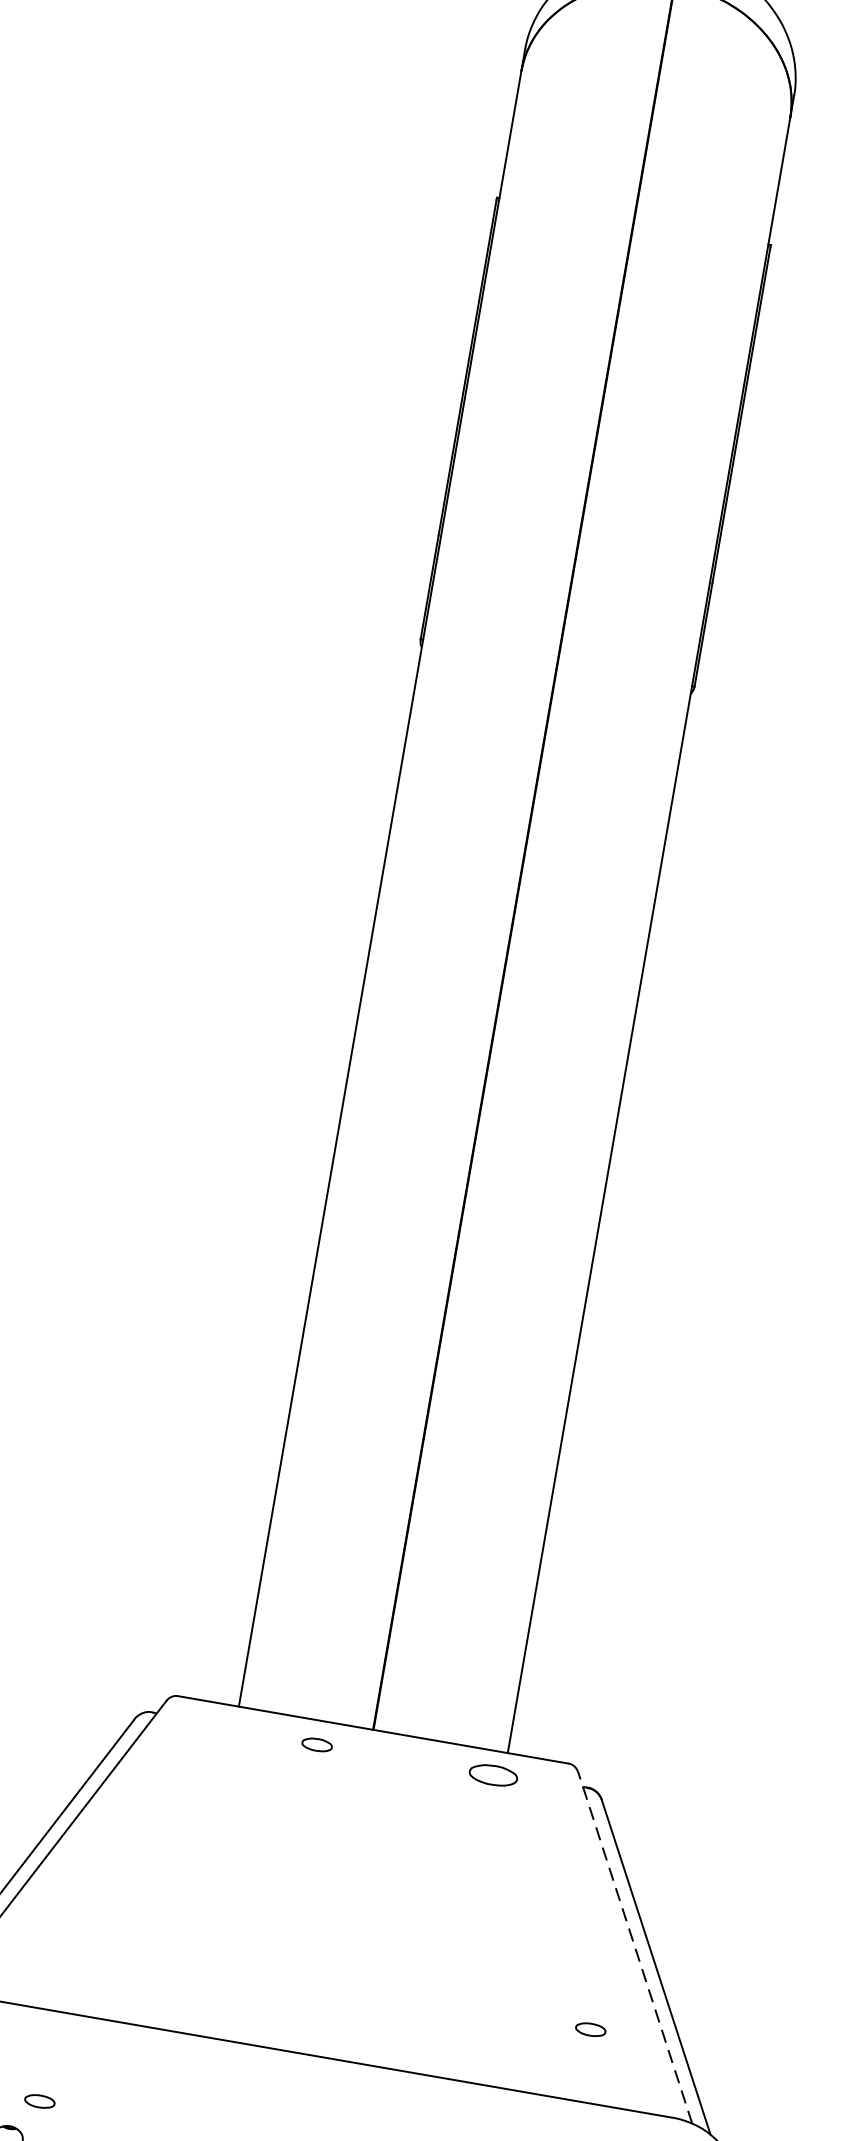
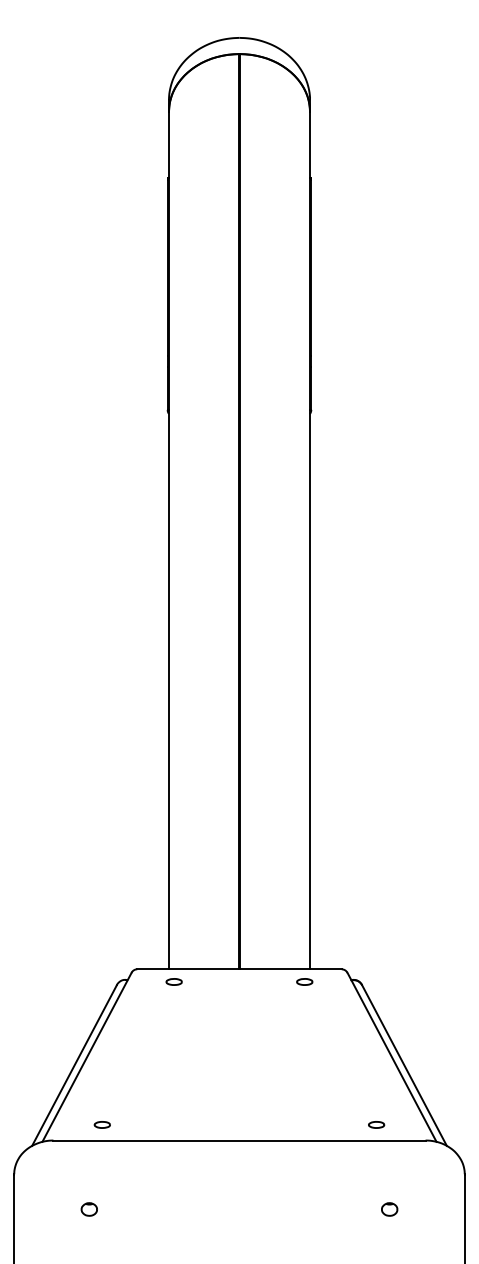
part: (315, 1743) -> (173, 981), moved
part: (493, 1774) -> (304, 981), size x0.62
line: (636, 1948) -> (392, 1057), dashed -> solid
part: (590, 2028) -> (376, 1124), moved
part: (38, 2100) -> (101, 1124), moved

